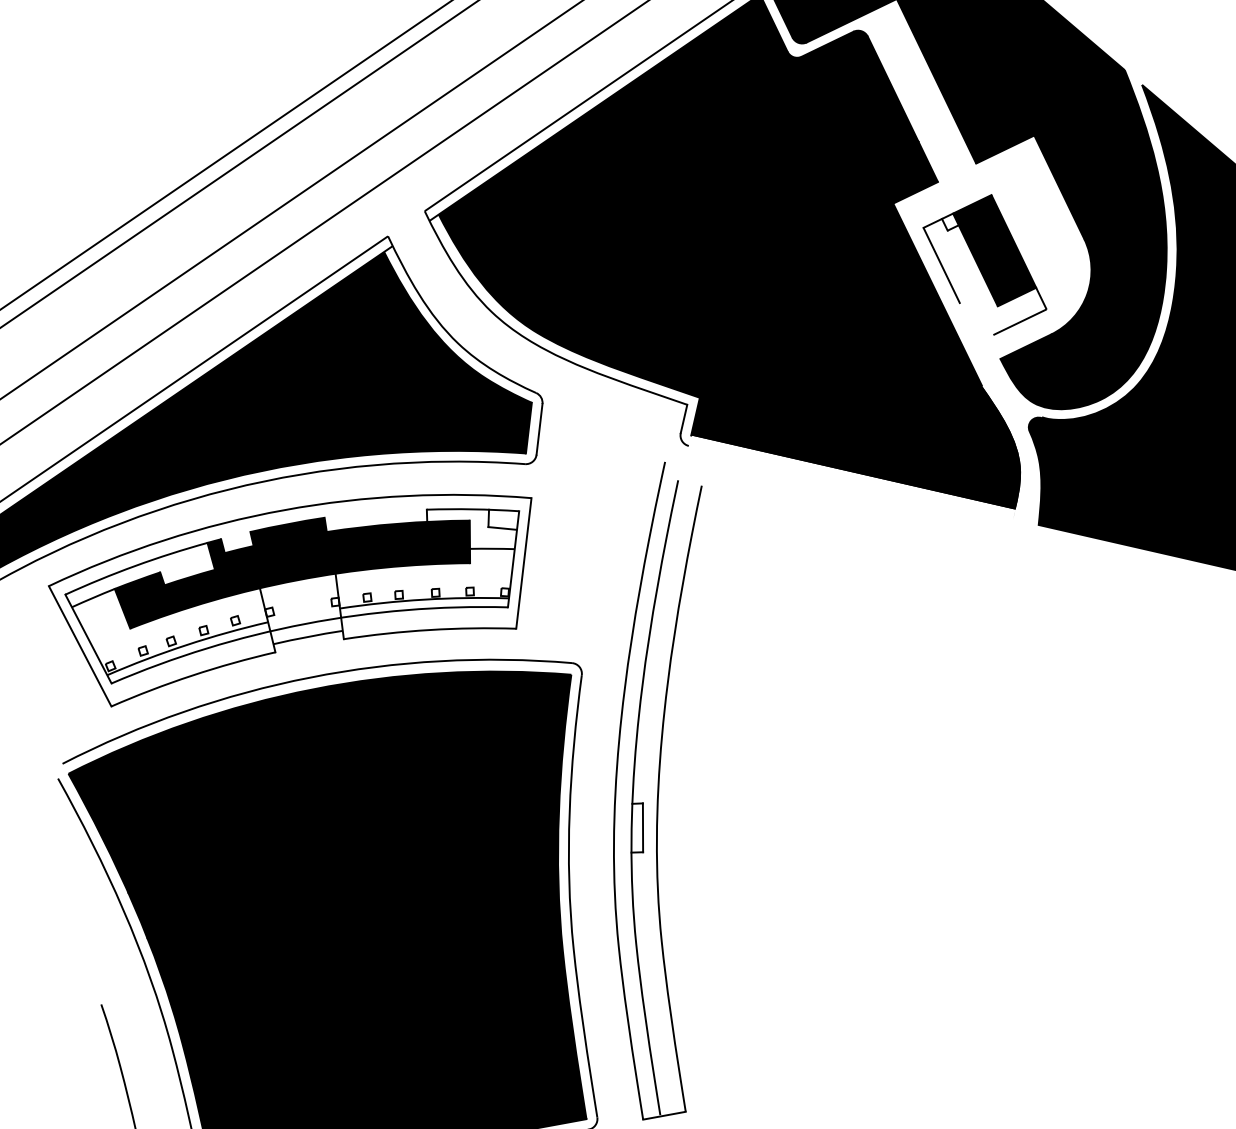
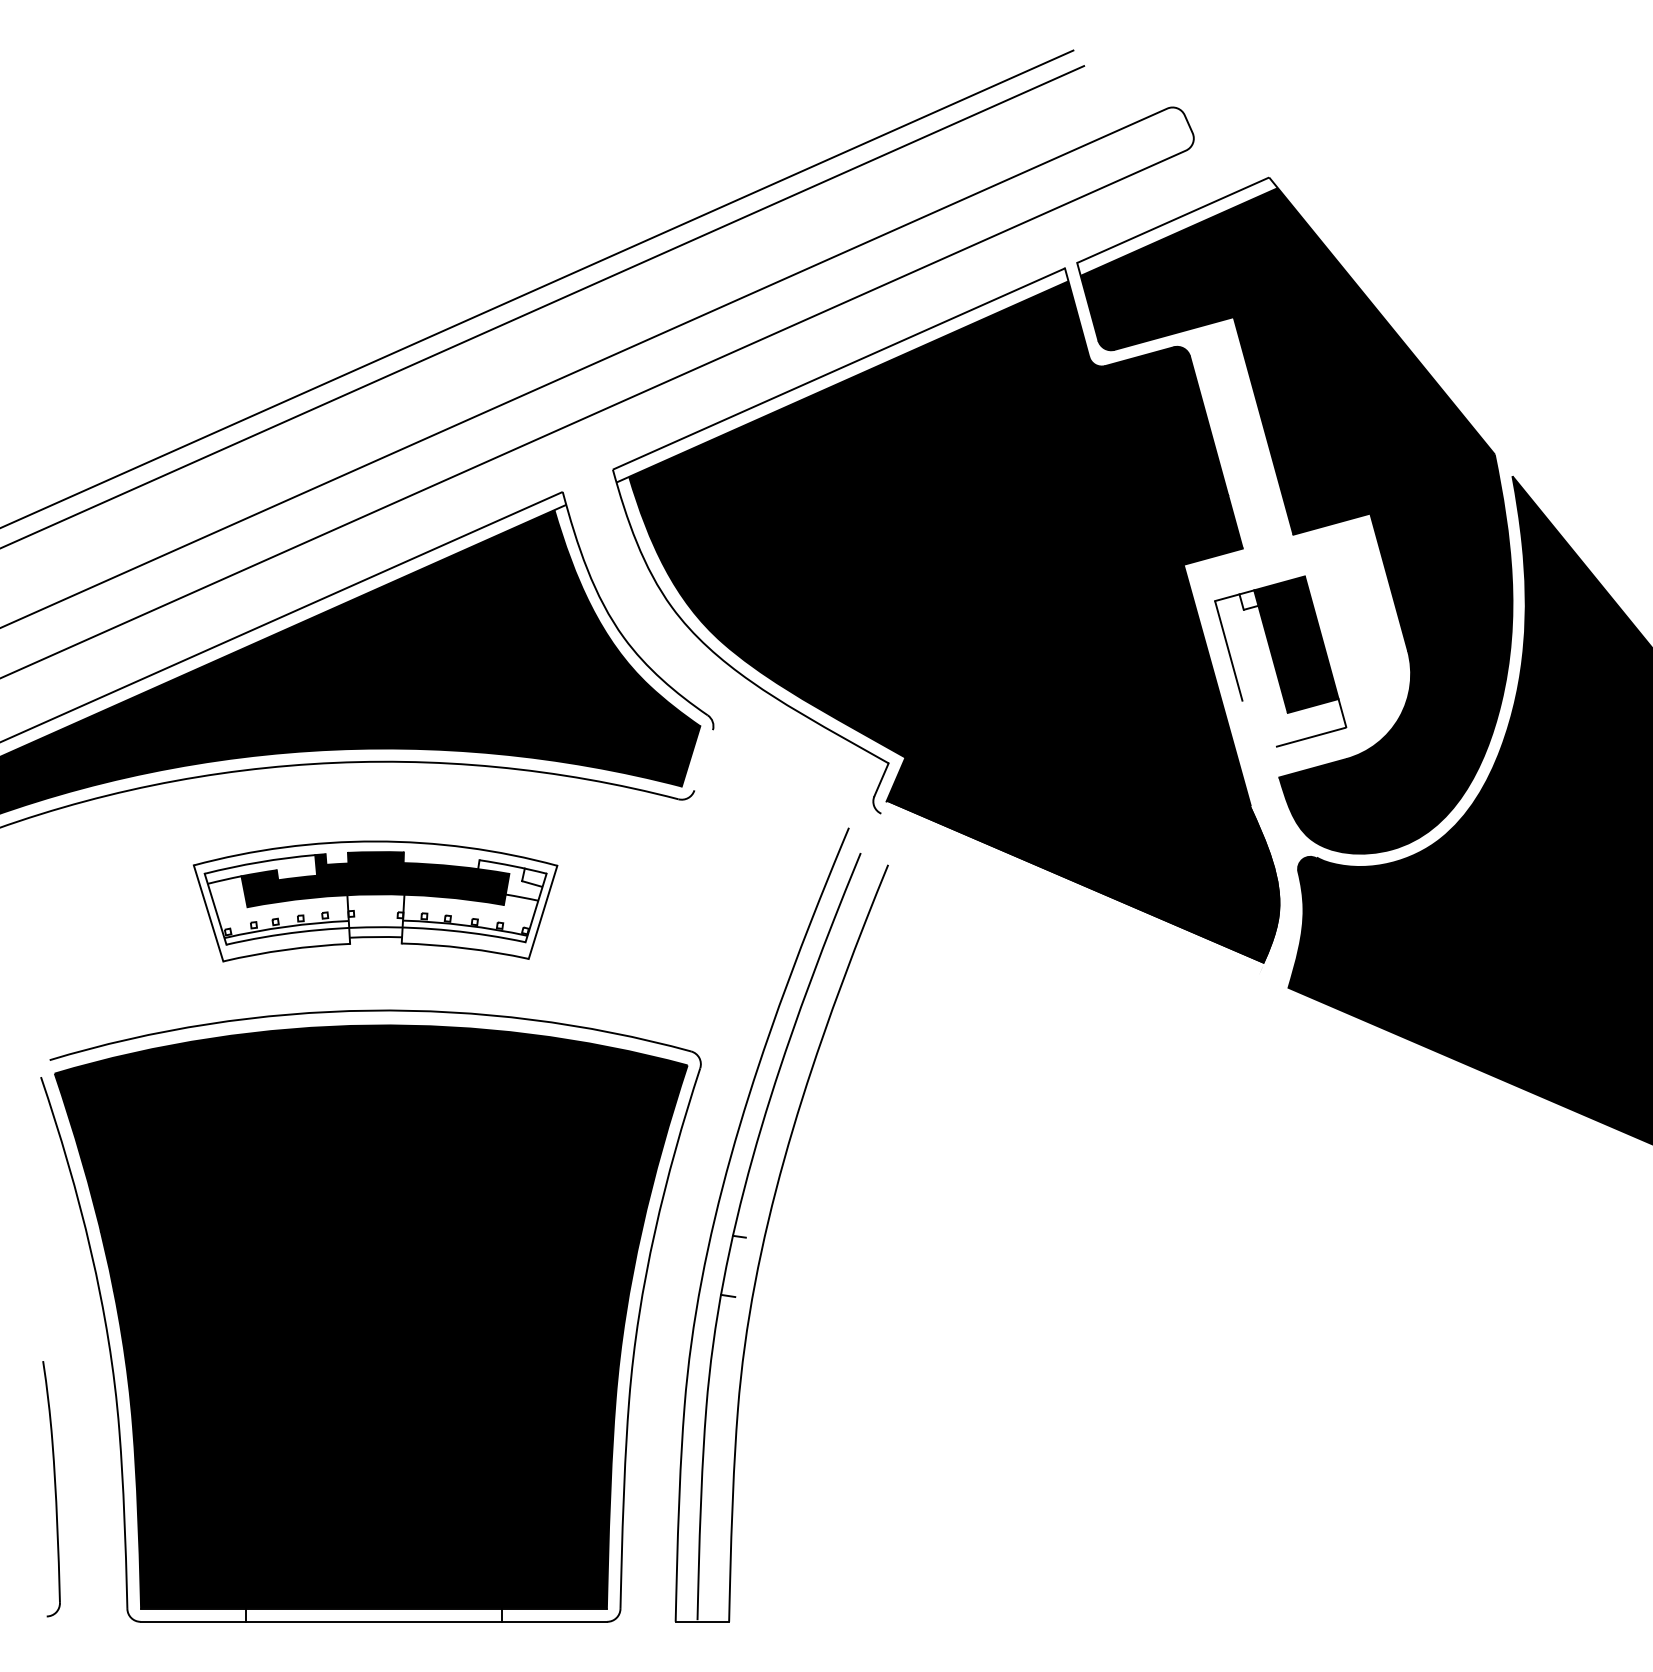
line: (539, 429) -> (703, 760), removed
part: (298, 589) -> (375, 901), size x0.6
line: (642, 827) -> (740, 1267), removed

